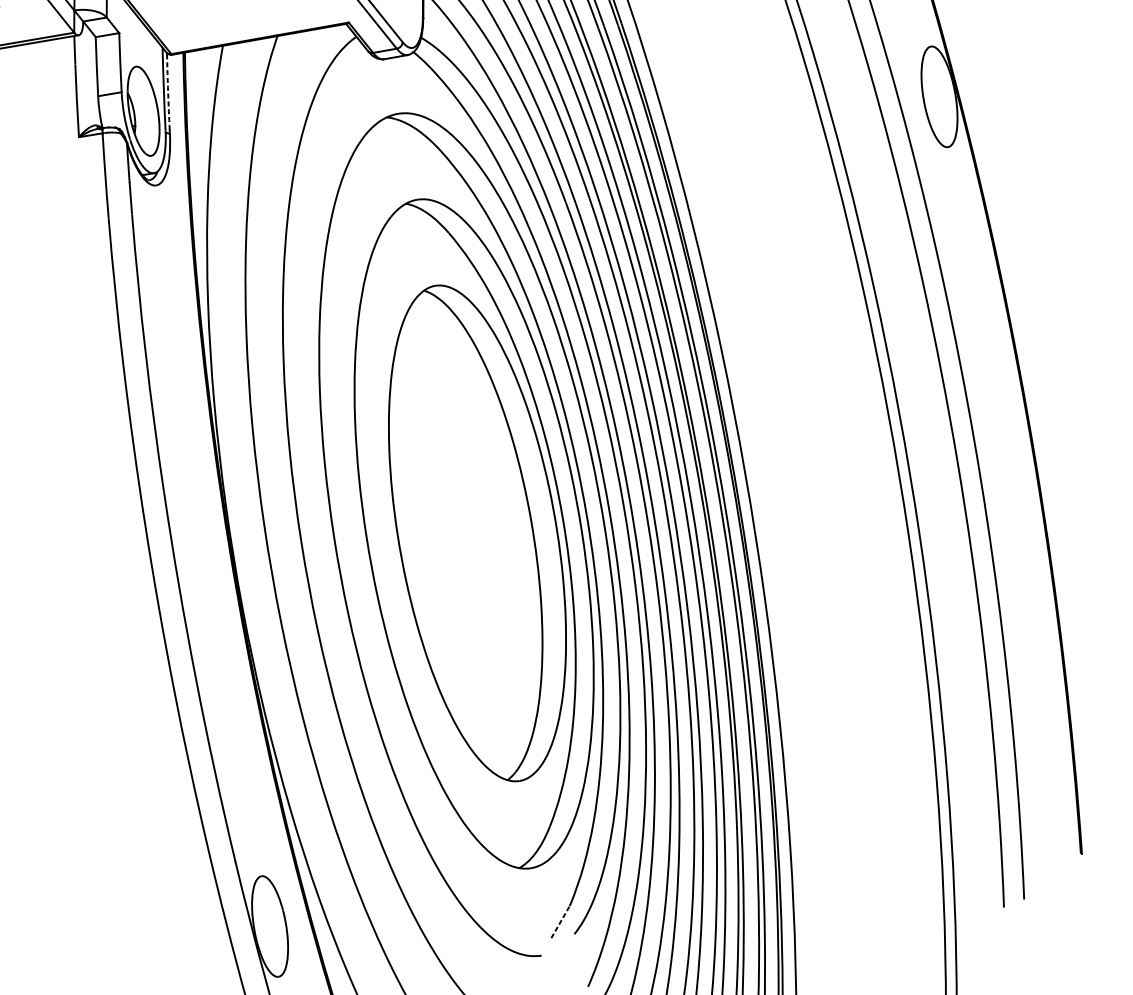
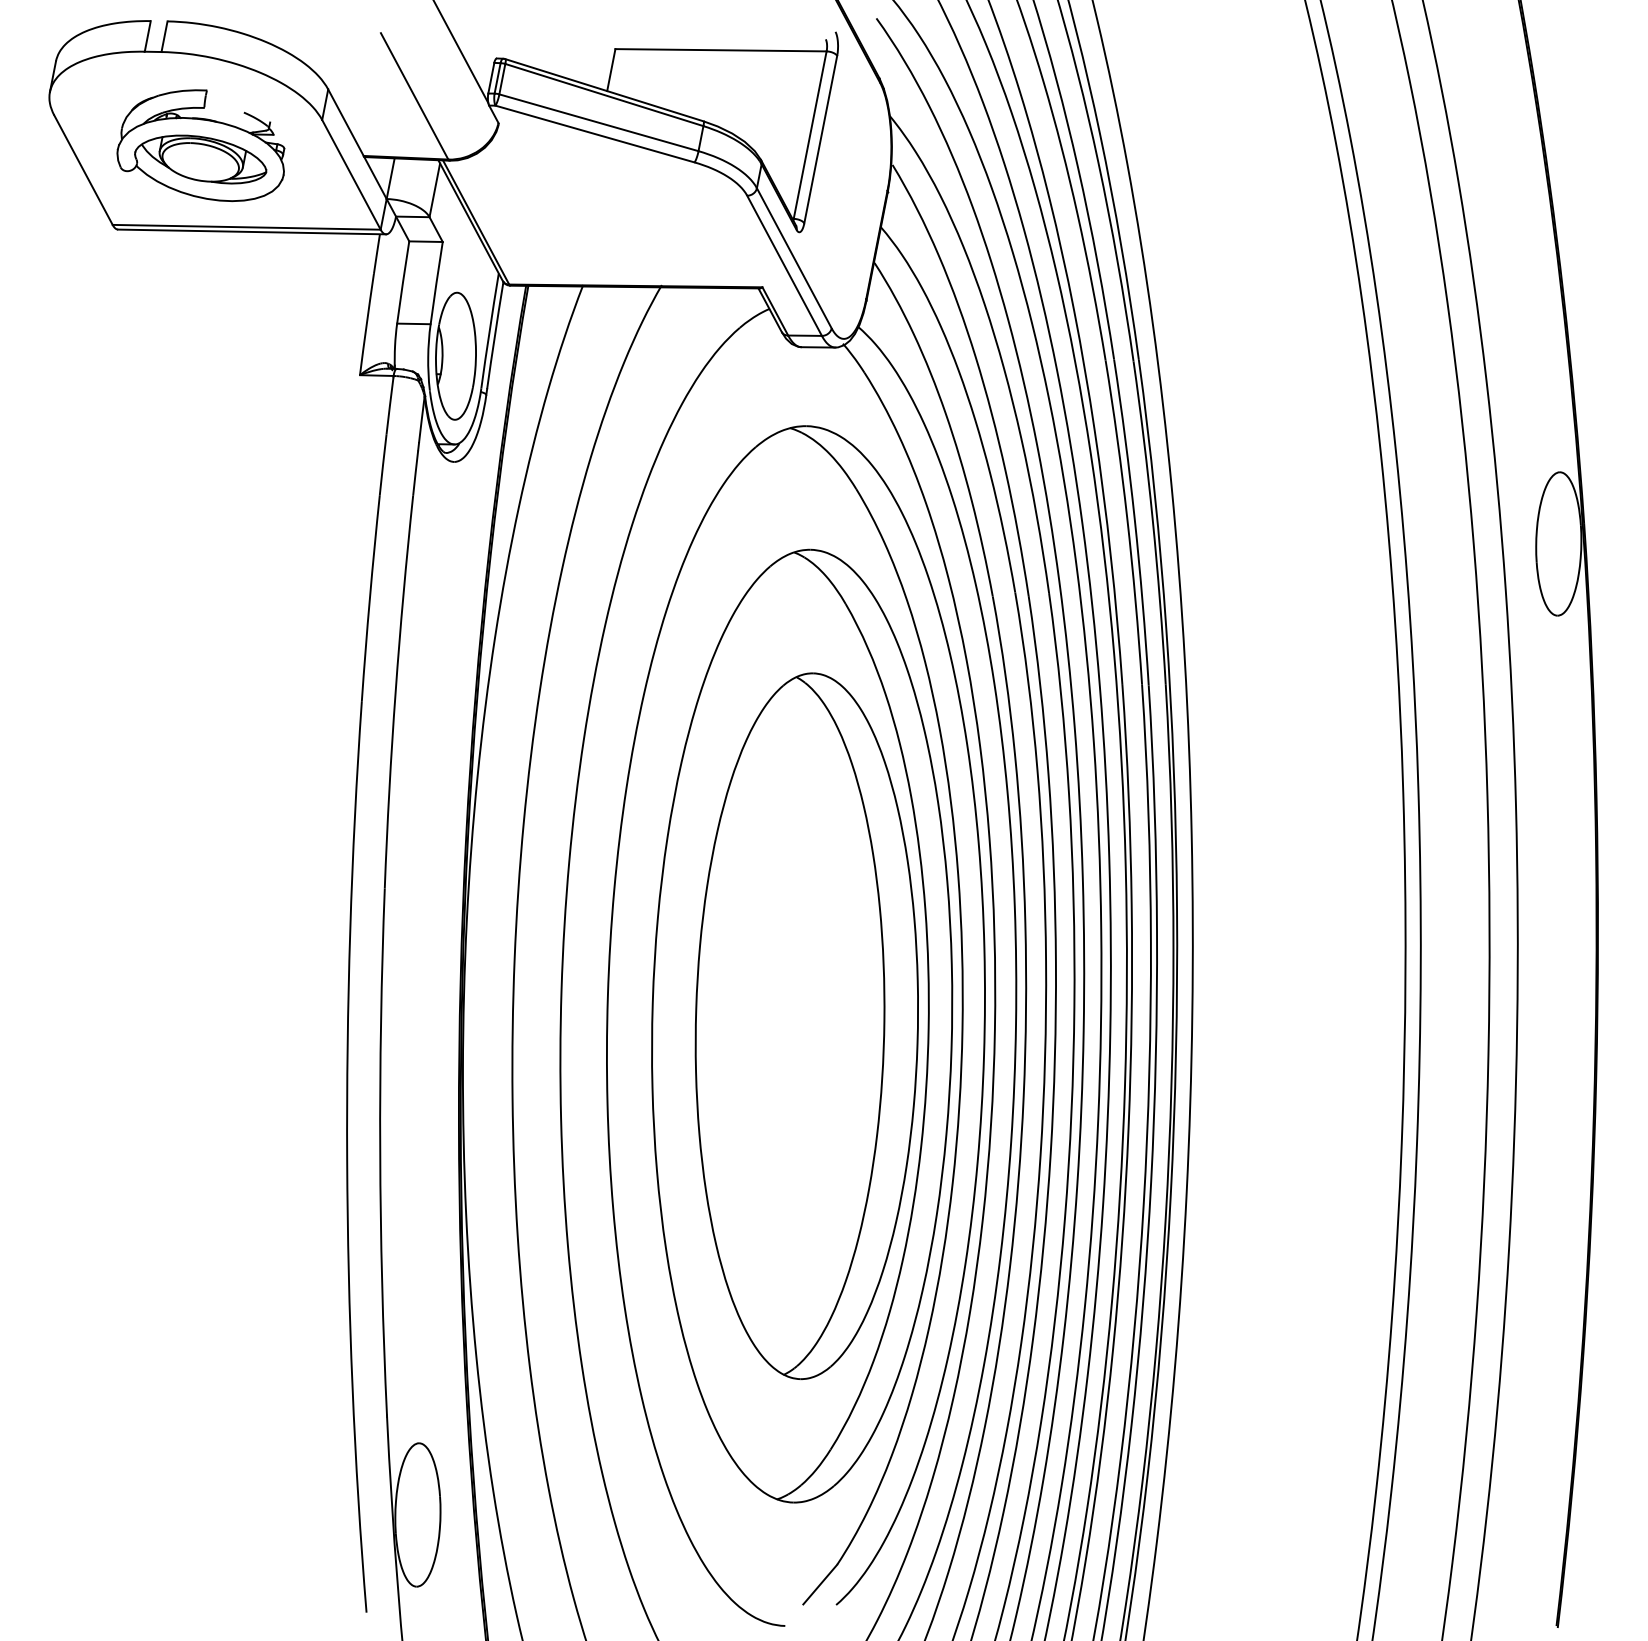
arc: (167, 92) -> (494, 336), dashed -> solid
line: (560, 921) -> (820, 1584), dashed -> solid

